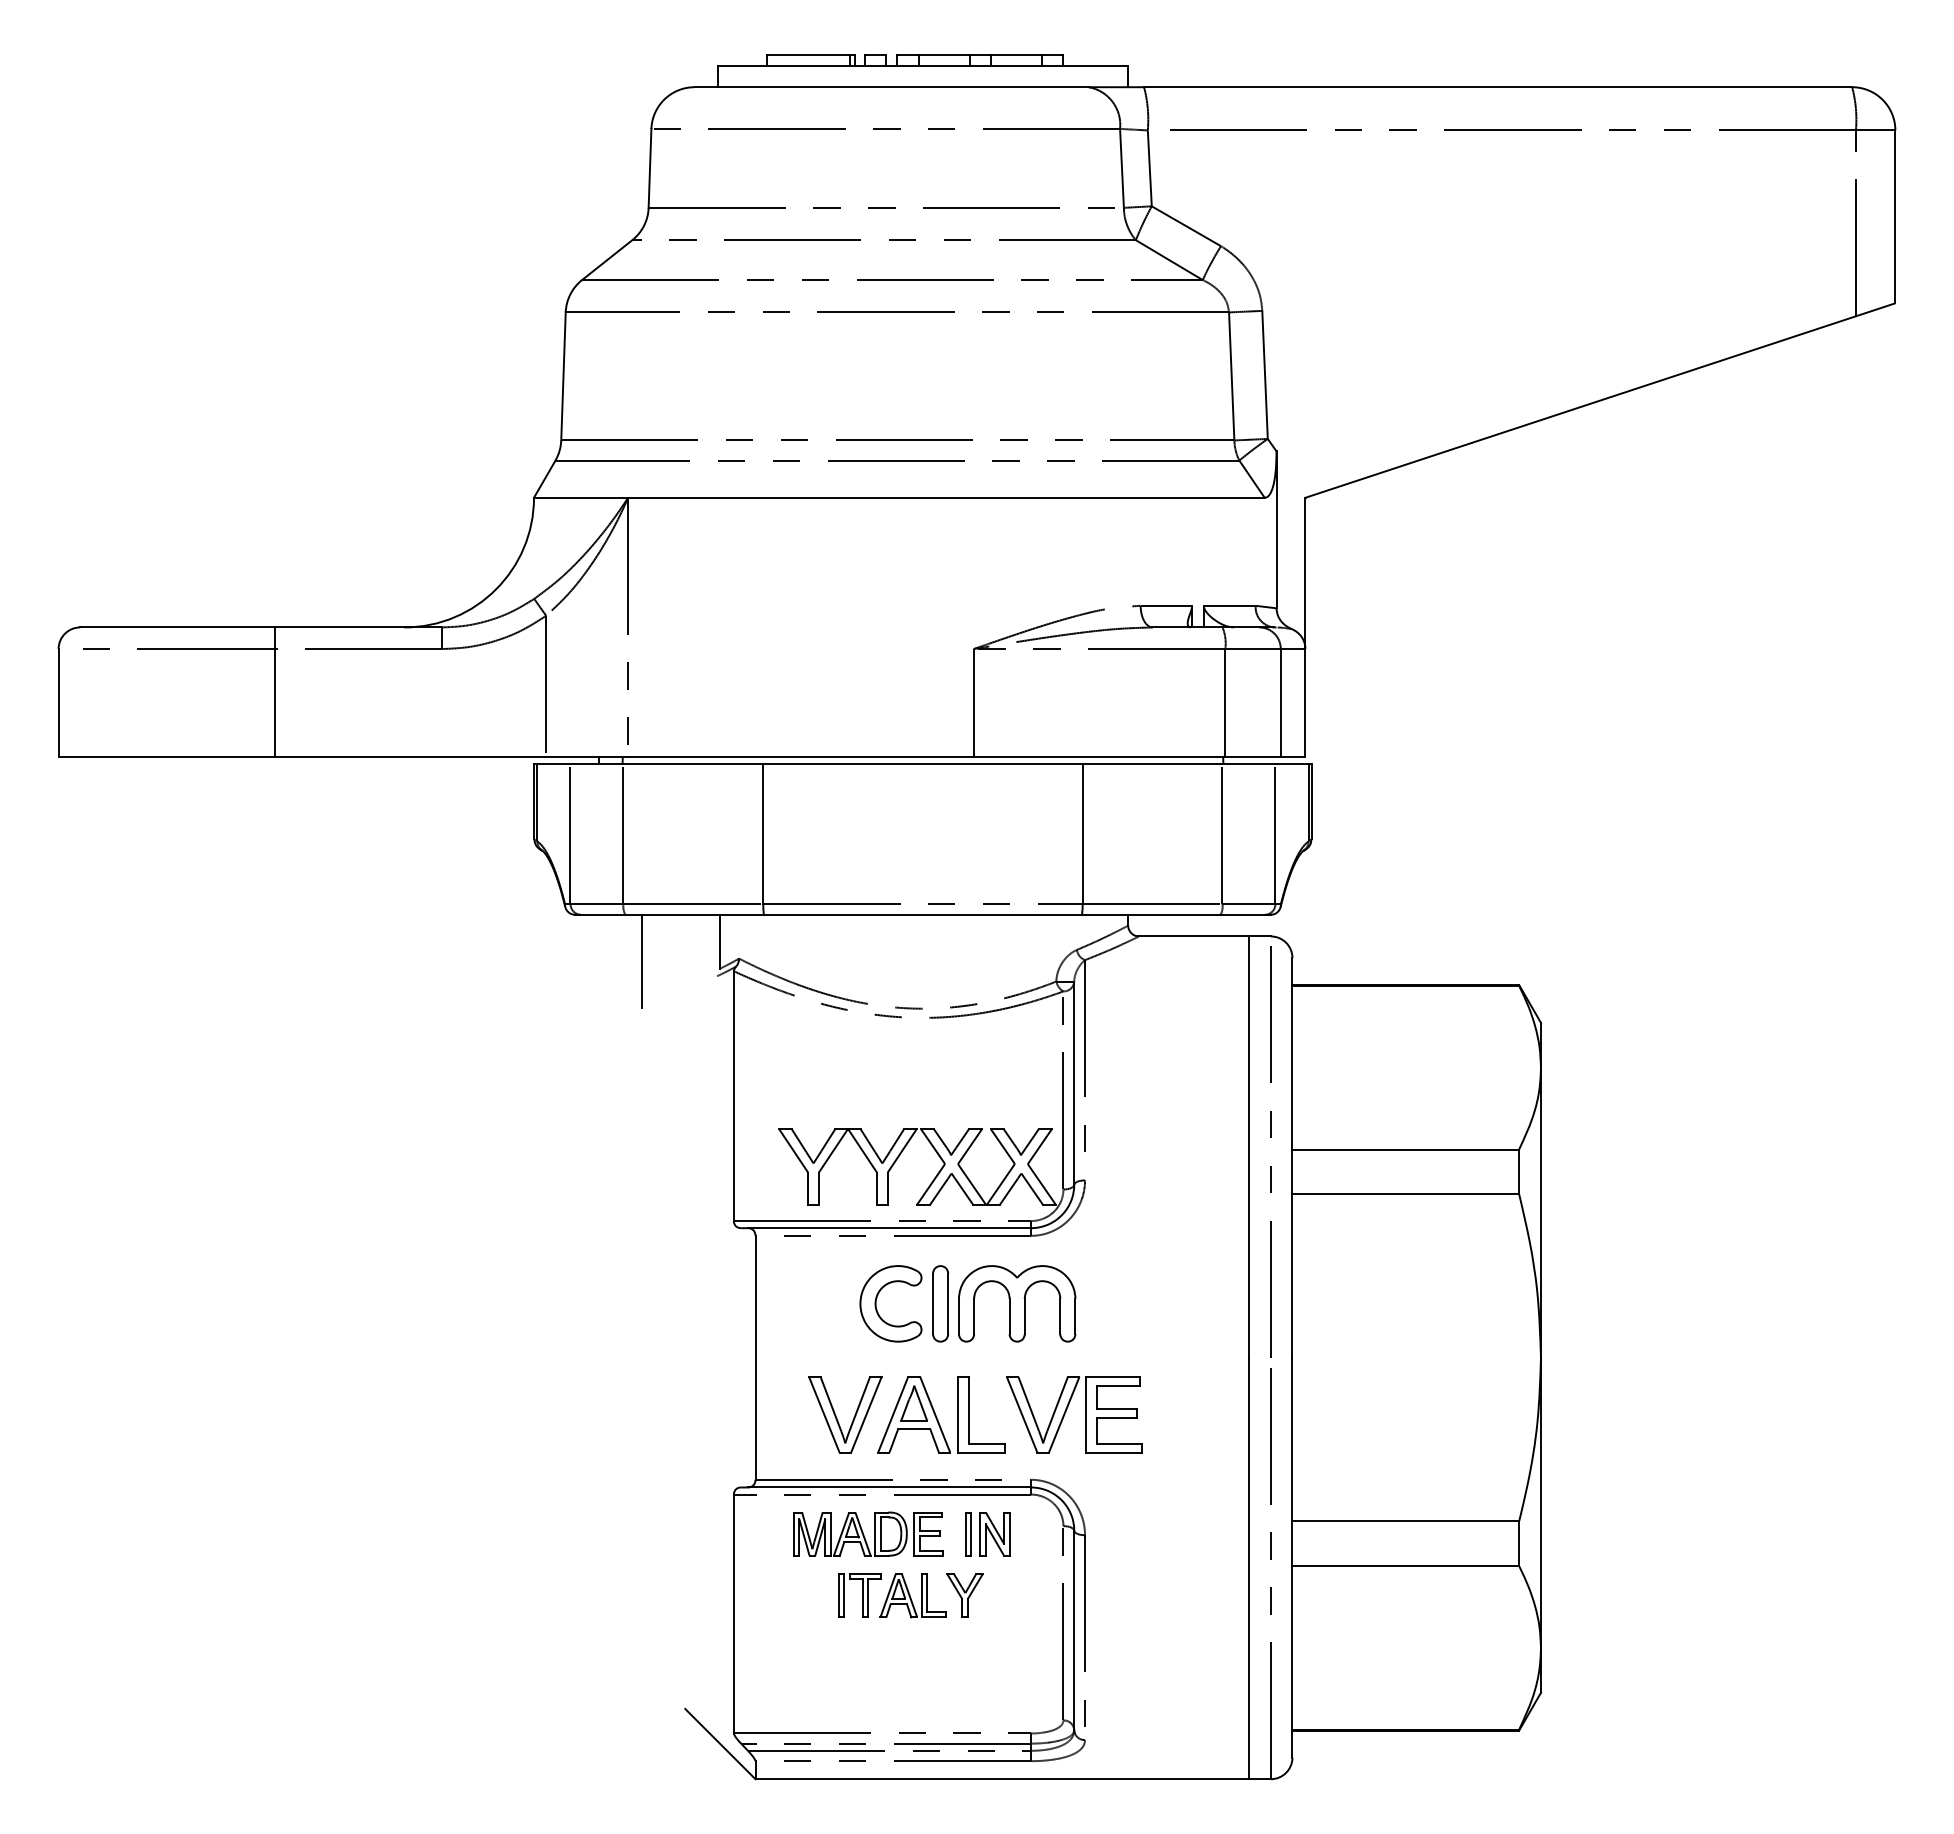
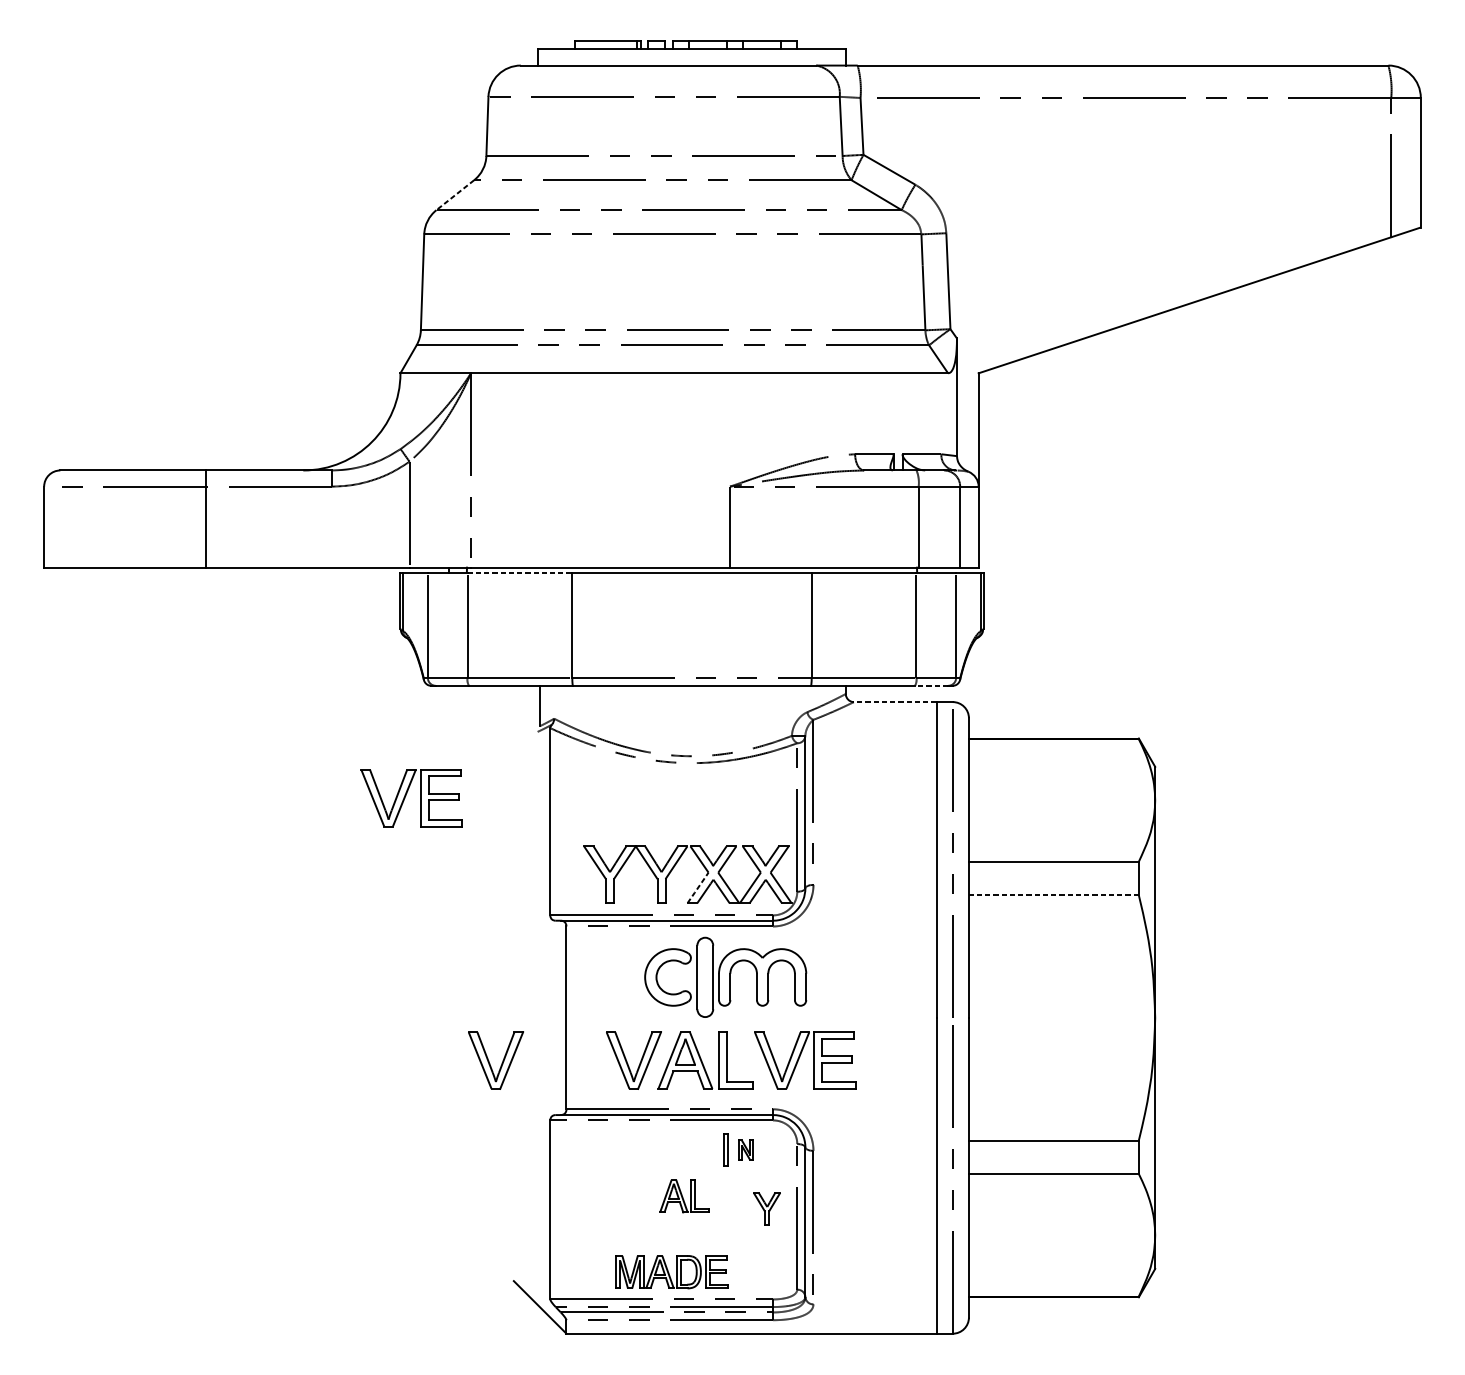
line: (606, 260) -> (454, 195), solid -> dashed
line: (693, 763) -> (520, 572), solid -> dashed
line: (1242, 914) -> (931, 685), solid -> dashed
line: (1193, 936) -> (894, 702), solid -> dashed
line: (642, 961) -> (481, 720), removed
part: (541, 1062) -> (406, 796), added
line: (931, 1183) -> (698, 887), solid -> dashed
line: (1405, 1194) -> (1053, 895), solid -> dashed
part: (940, 1303) -> (705, 977), size x1.4
part: (669, 1417) -> (502, 1062), added
part: (868, 1533) -> (672, 1271), moved
part: (994, 1534) -> (745, 1150), size x0.6
part: (859, 1595) -> (644, 1196), removed
part: (964, 1595) -> (766, 1208), moved

